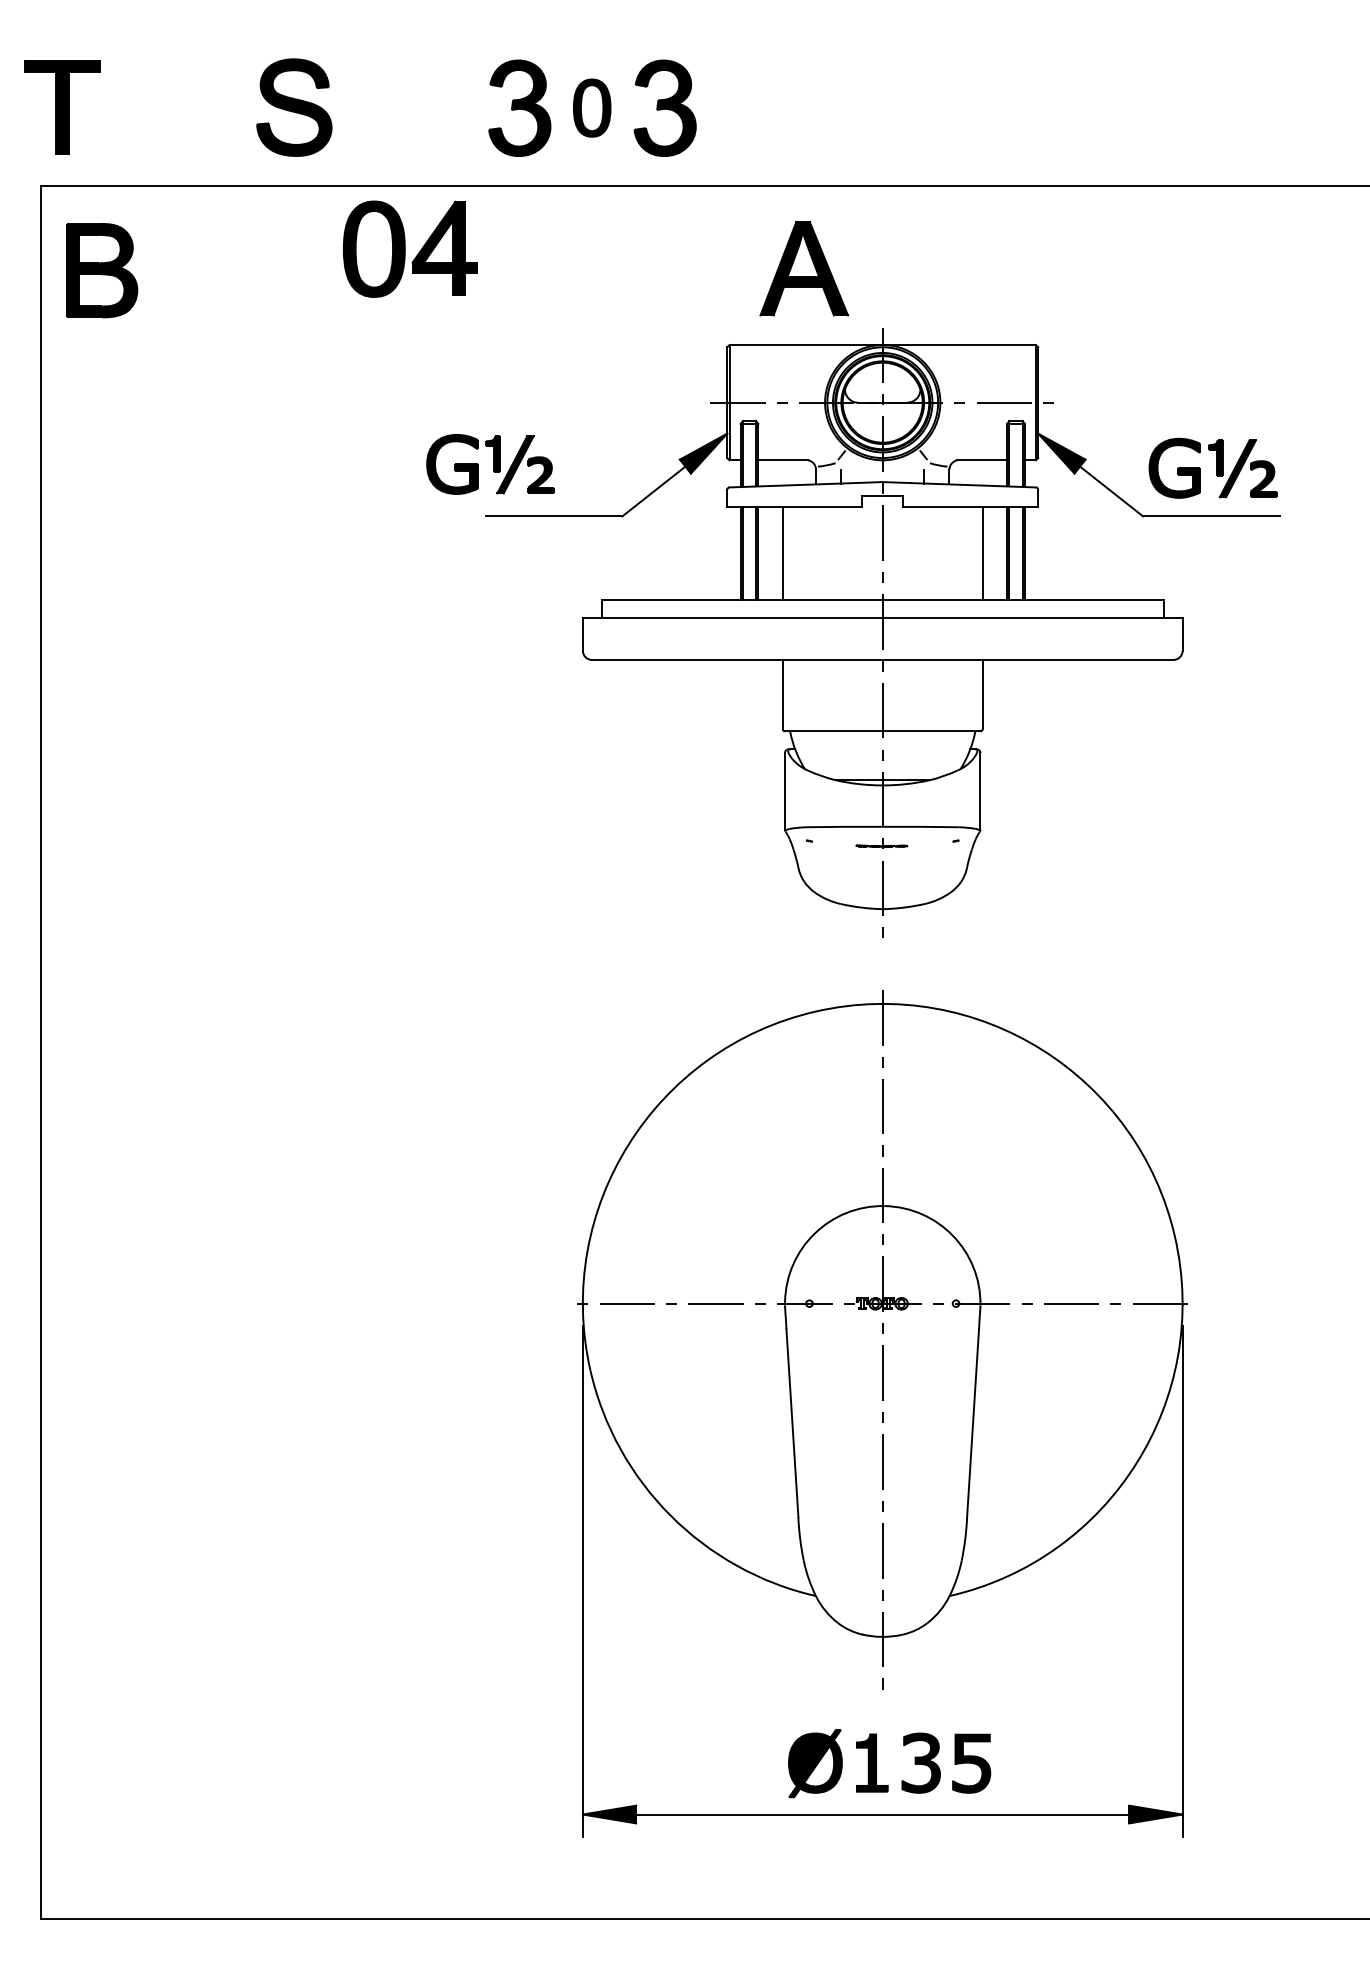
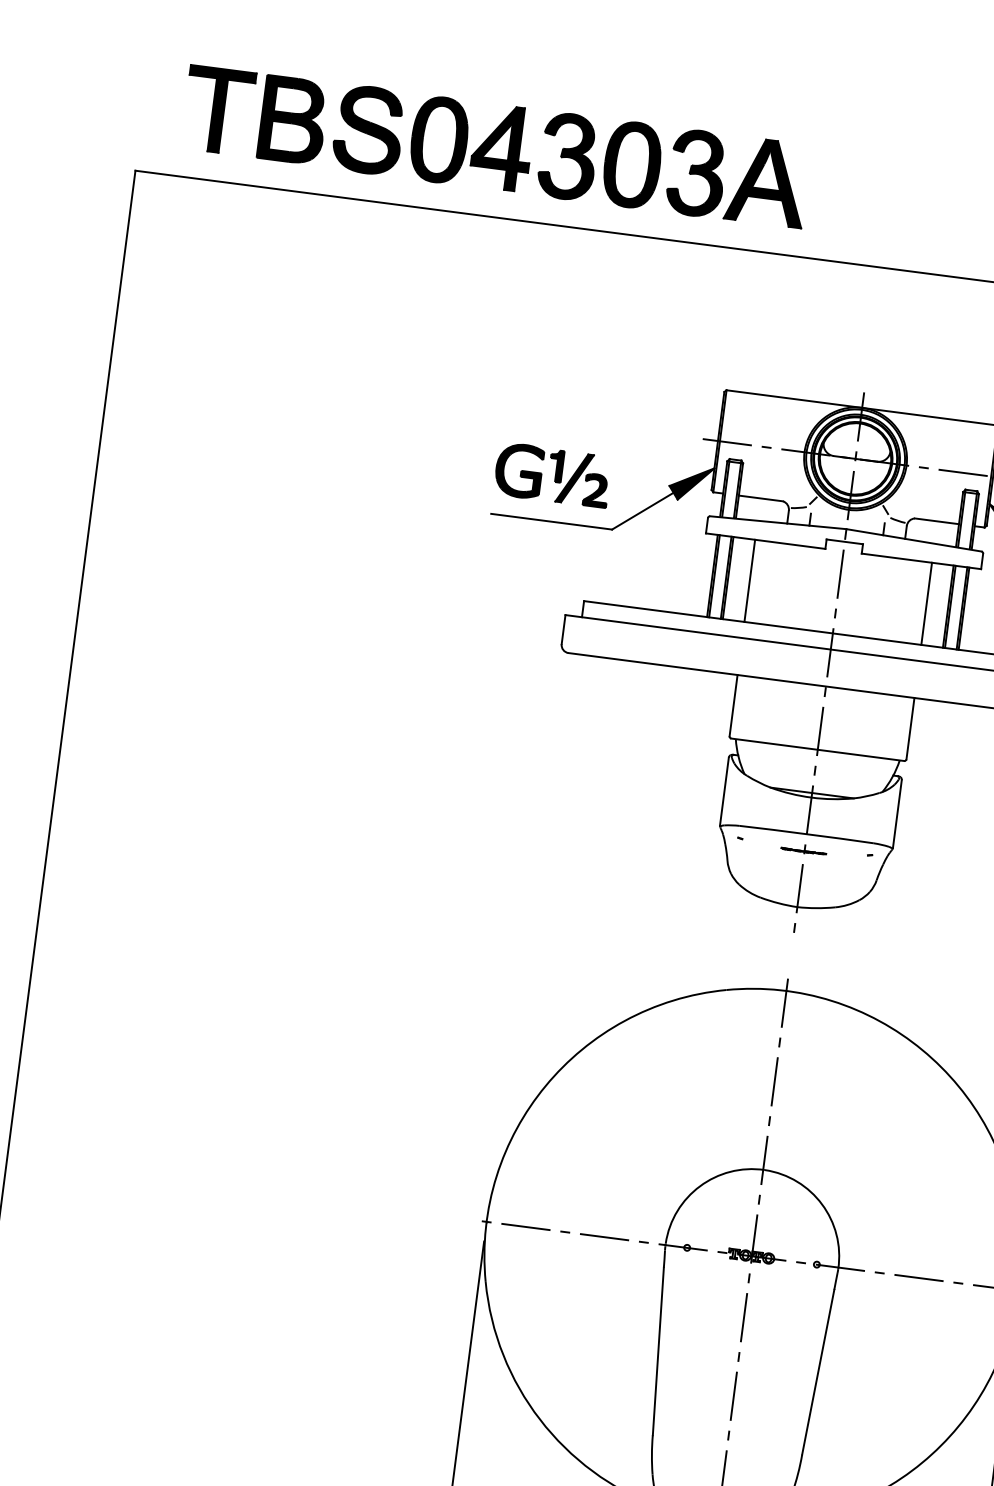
part: (62, 107) -> (218, 110), moved
part: (591, 107) -> (631, 164), size x1.67
part: (409, 248) -> (470, 143), moved
part: (803, 268) -> (767, 181), moved
part: (102, 270) -> (293, 120), moved
part: (490, 464) -> (552, 475), moved

